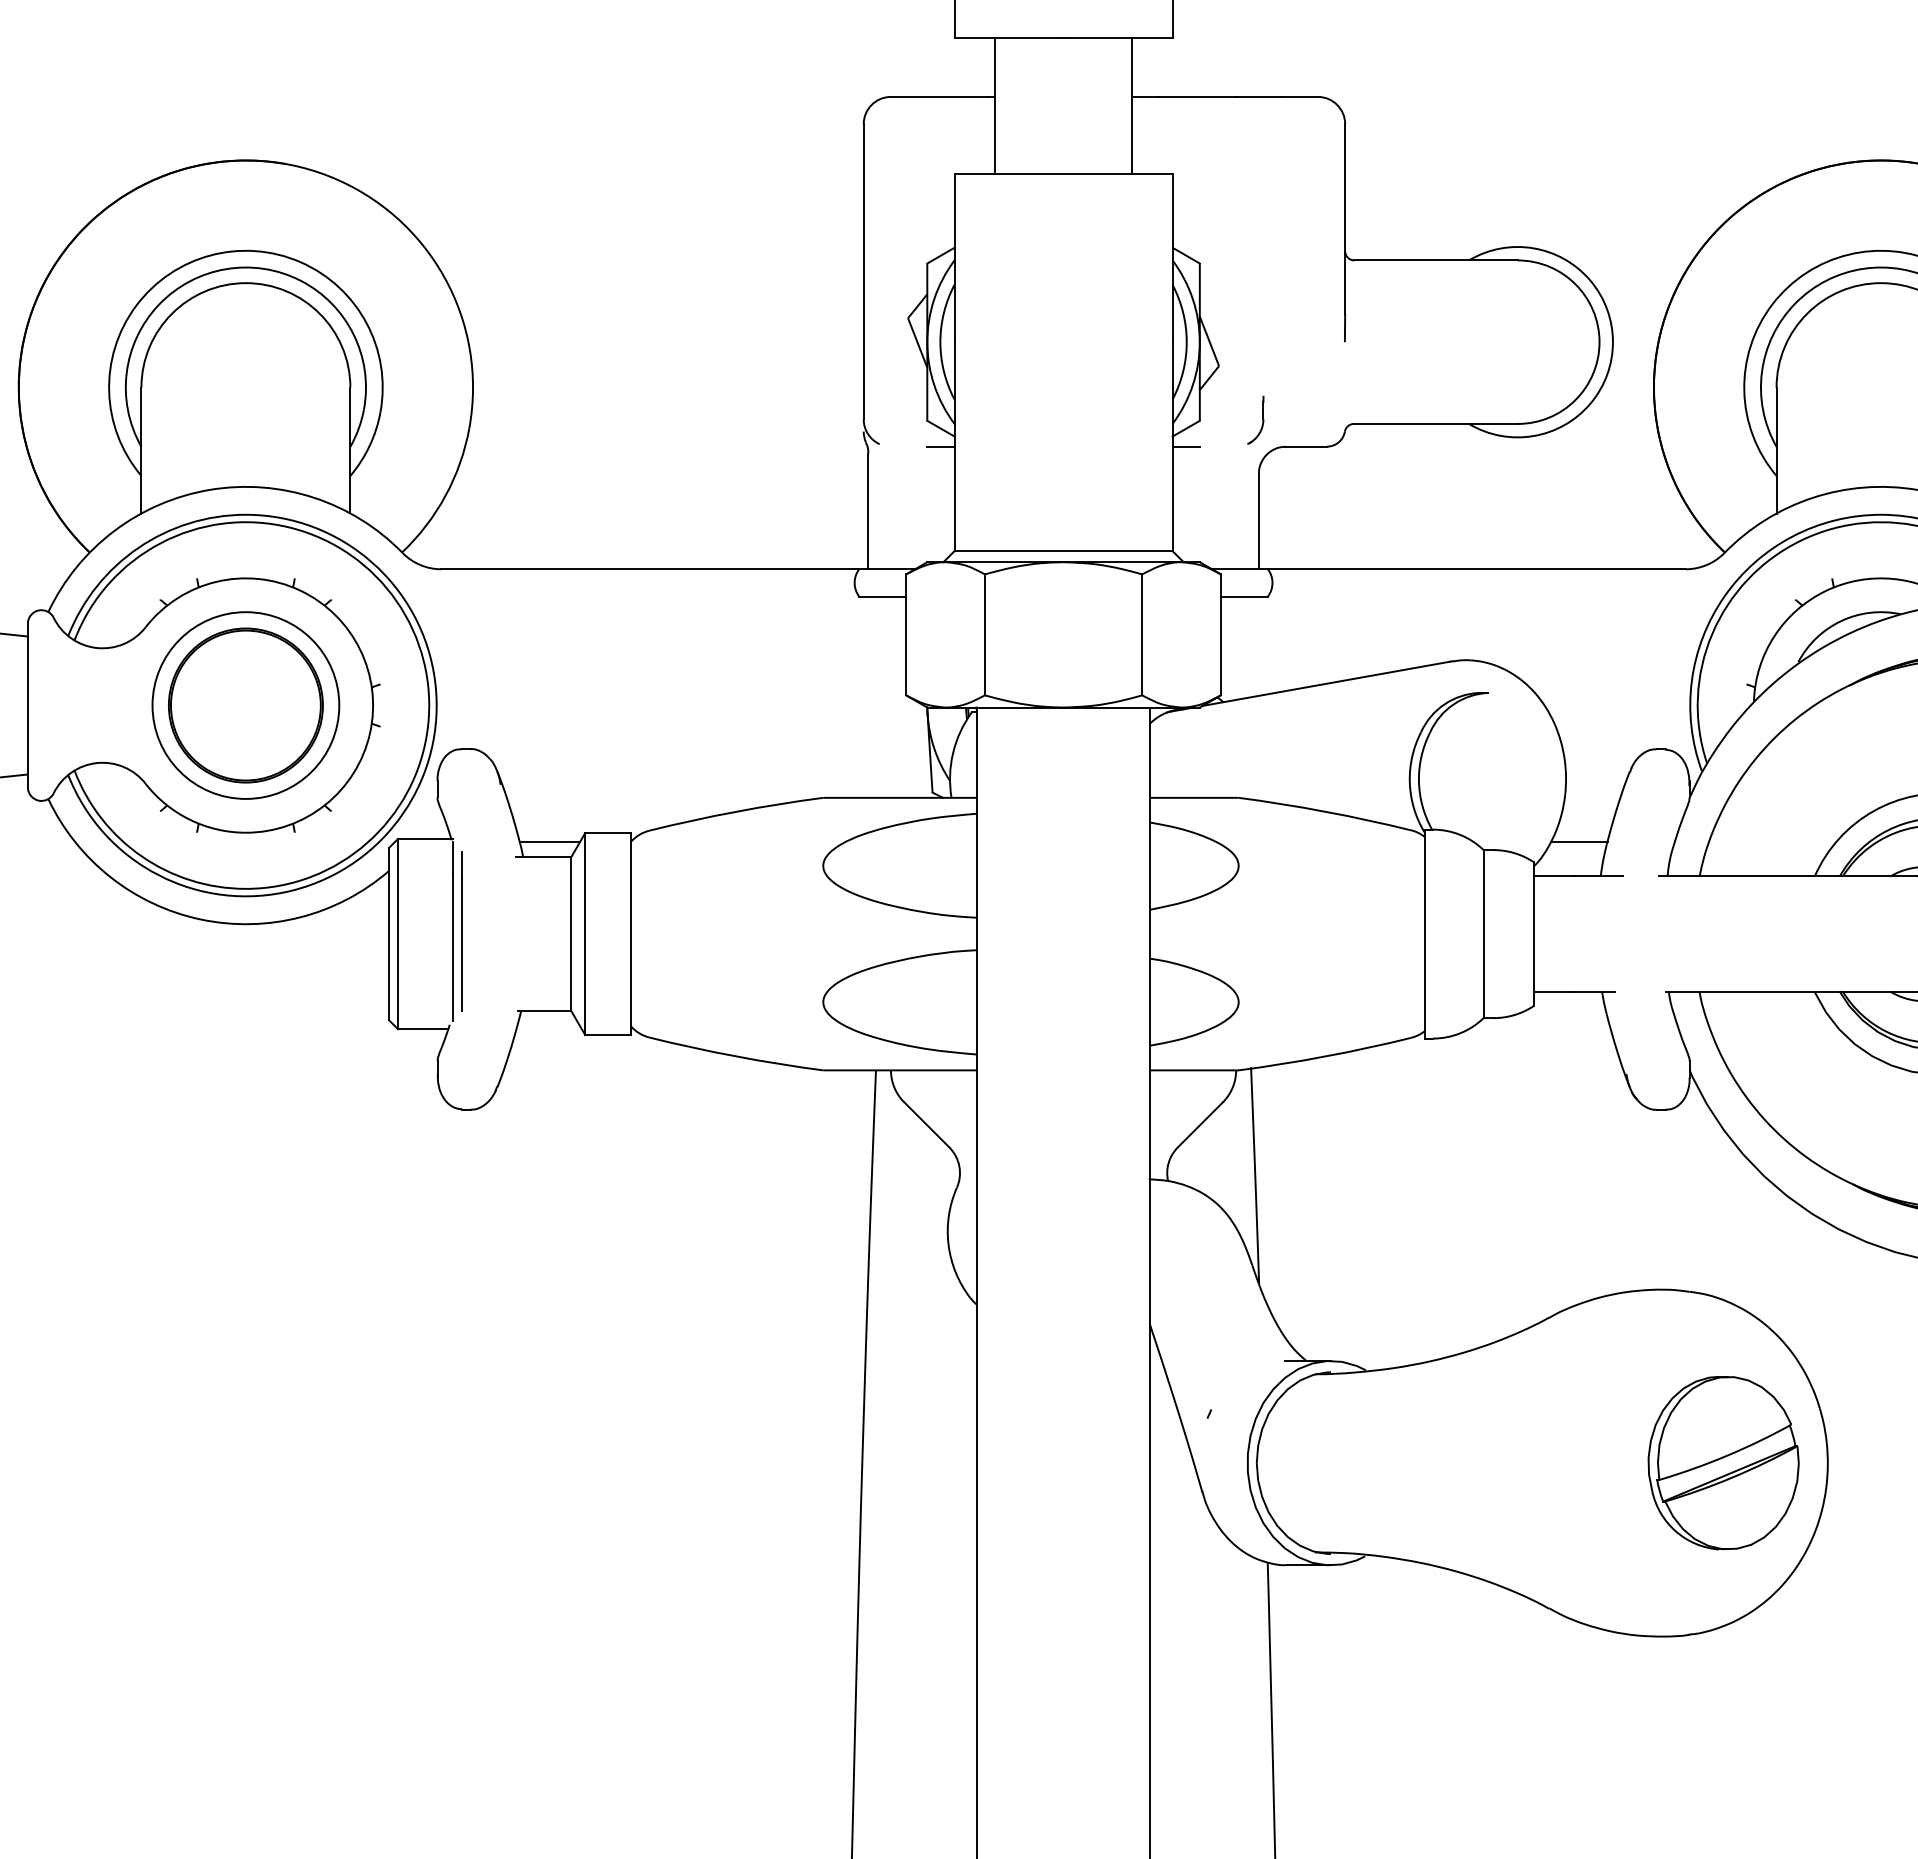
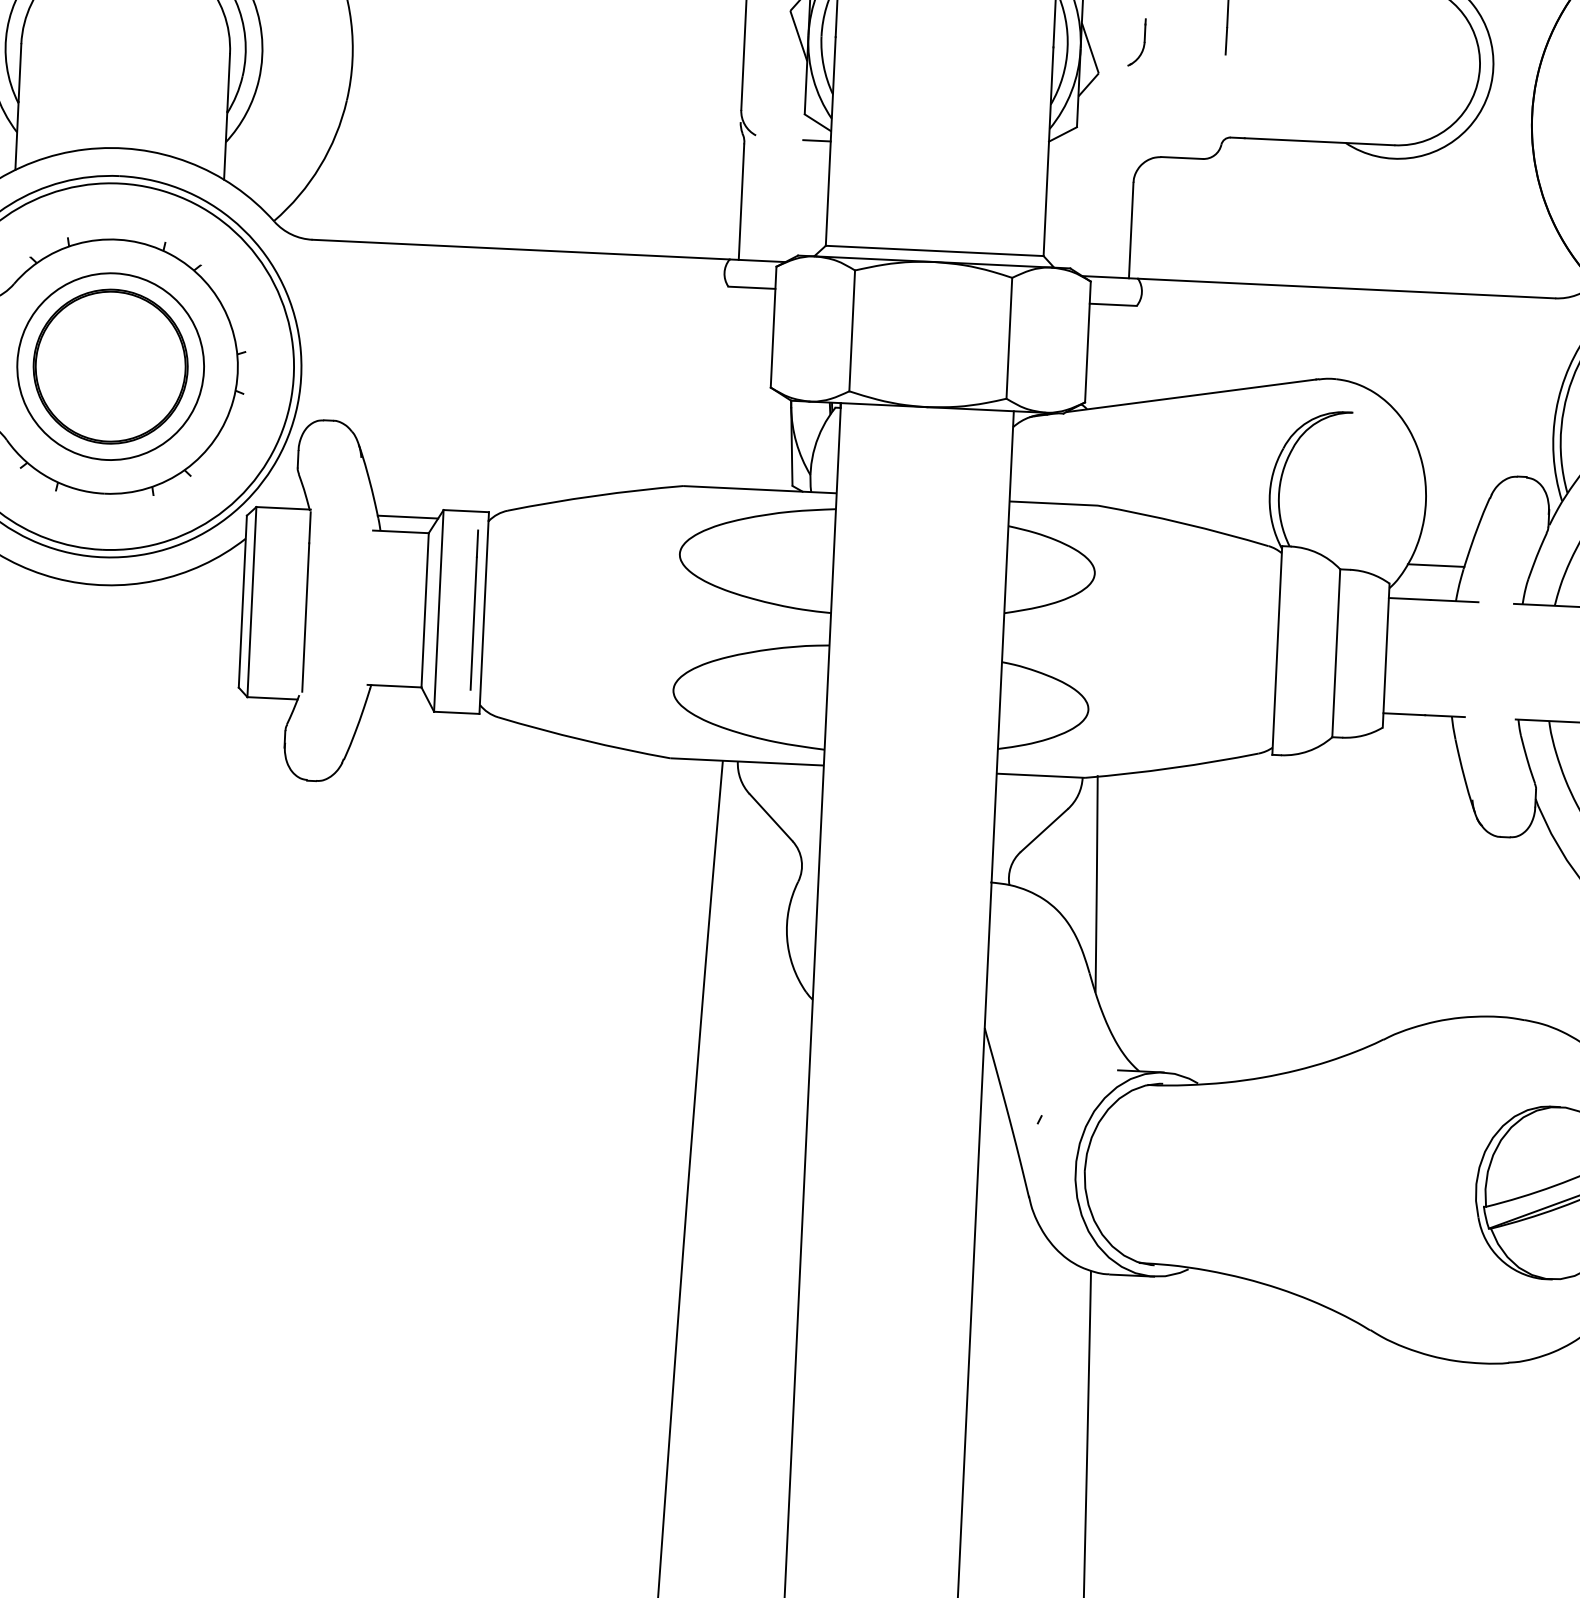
part: (1262, 419) -> (1143, 41), moved
line: (1186, 446) -> (1062, 152), removed
line: (461, 931) -> (474, 610), moved

